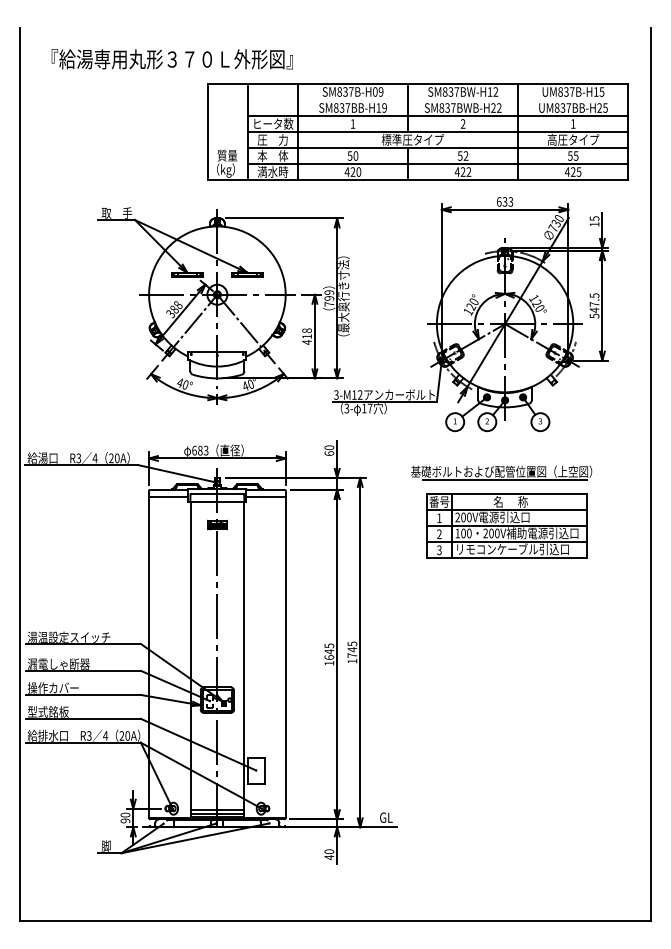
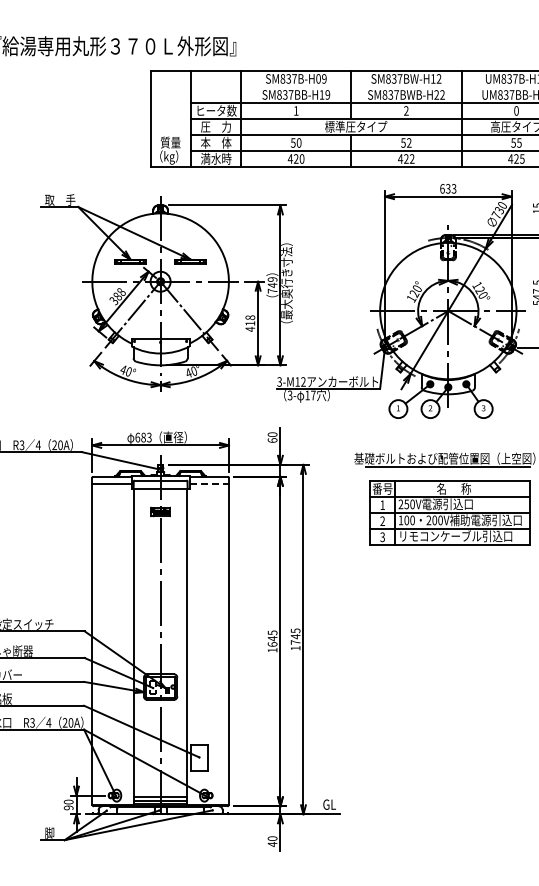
text: (573, 123) -> (516, 110), 1 -> 0
text: (329, 298) -> (272, 285), 799 -> 749
line: (266, 496) -> (209, 483), solid -> dashed
text: (463, 517) -> (406, 504), 200V -> 250V

